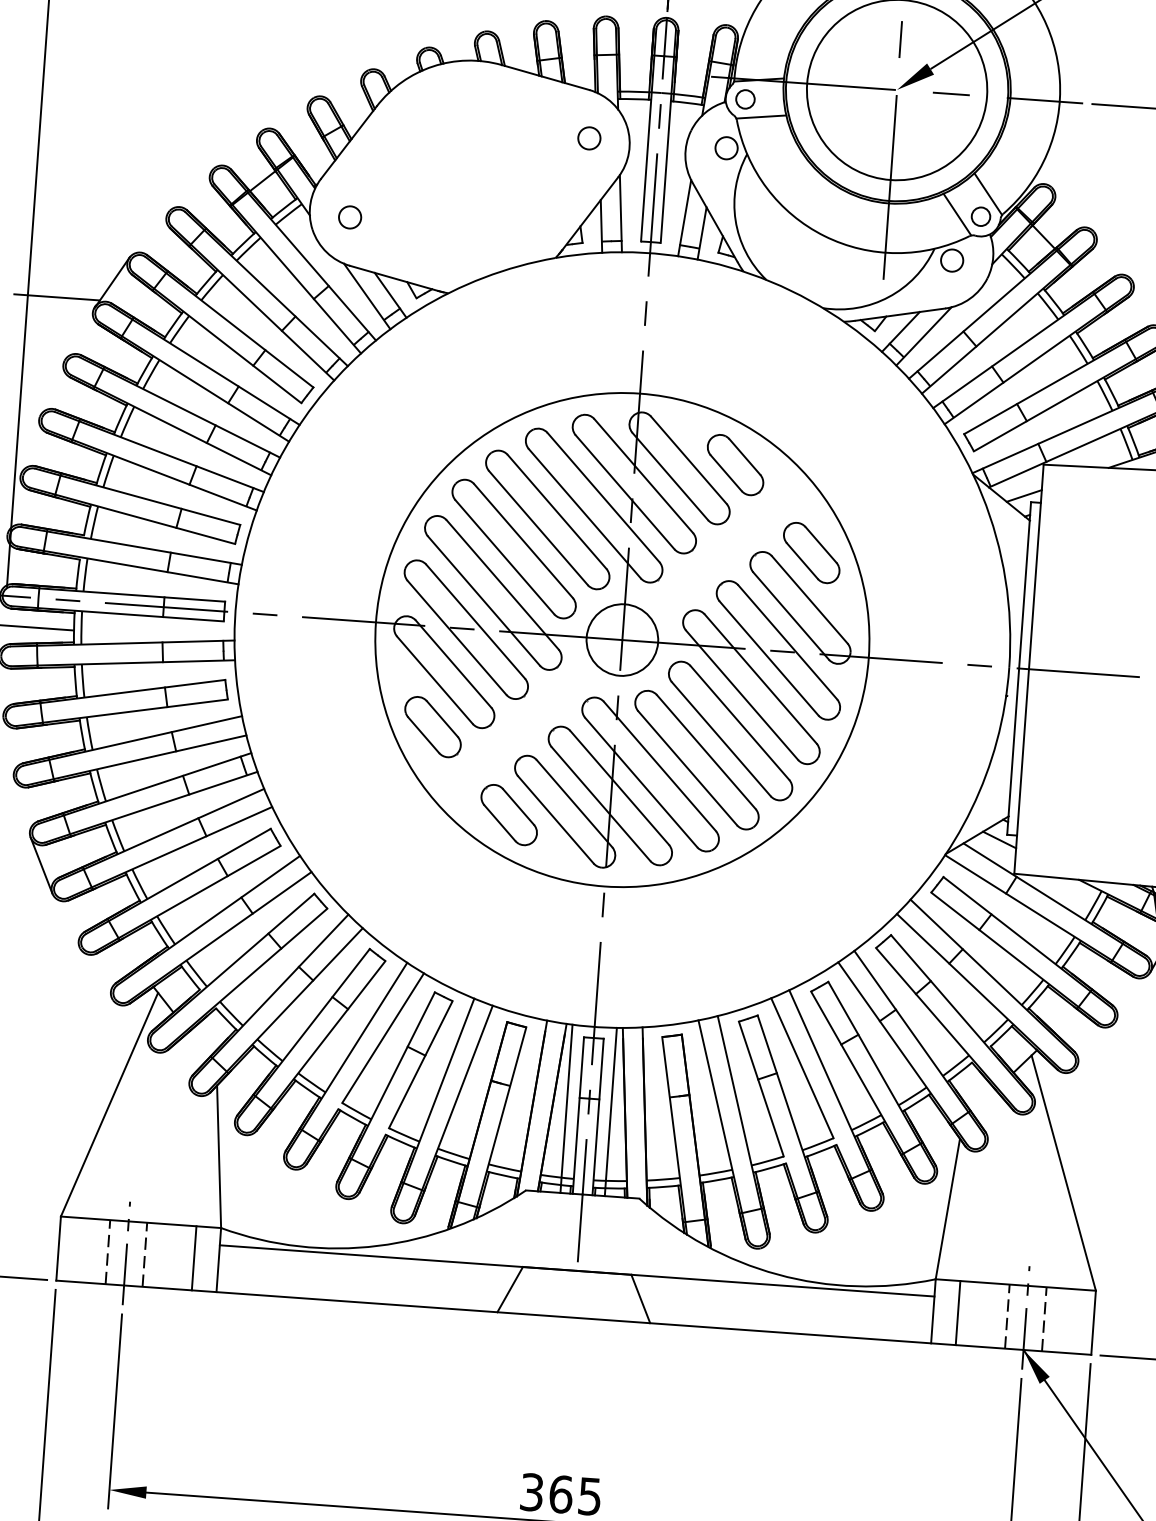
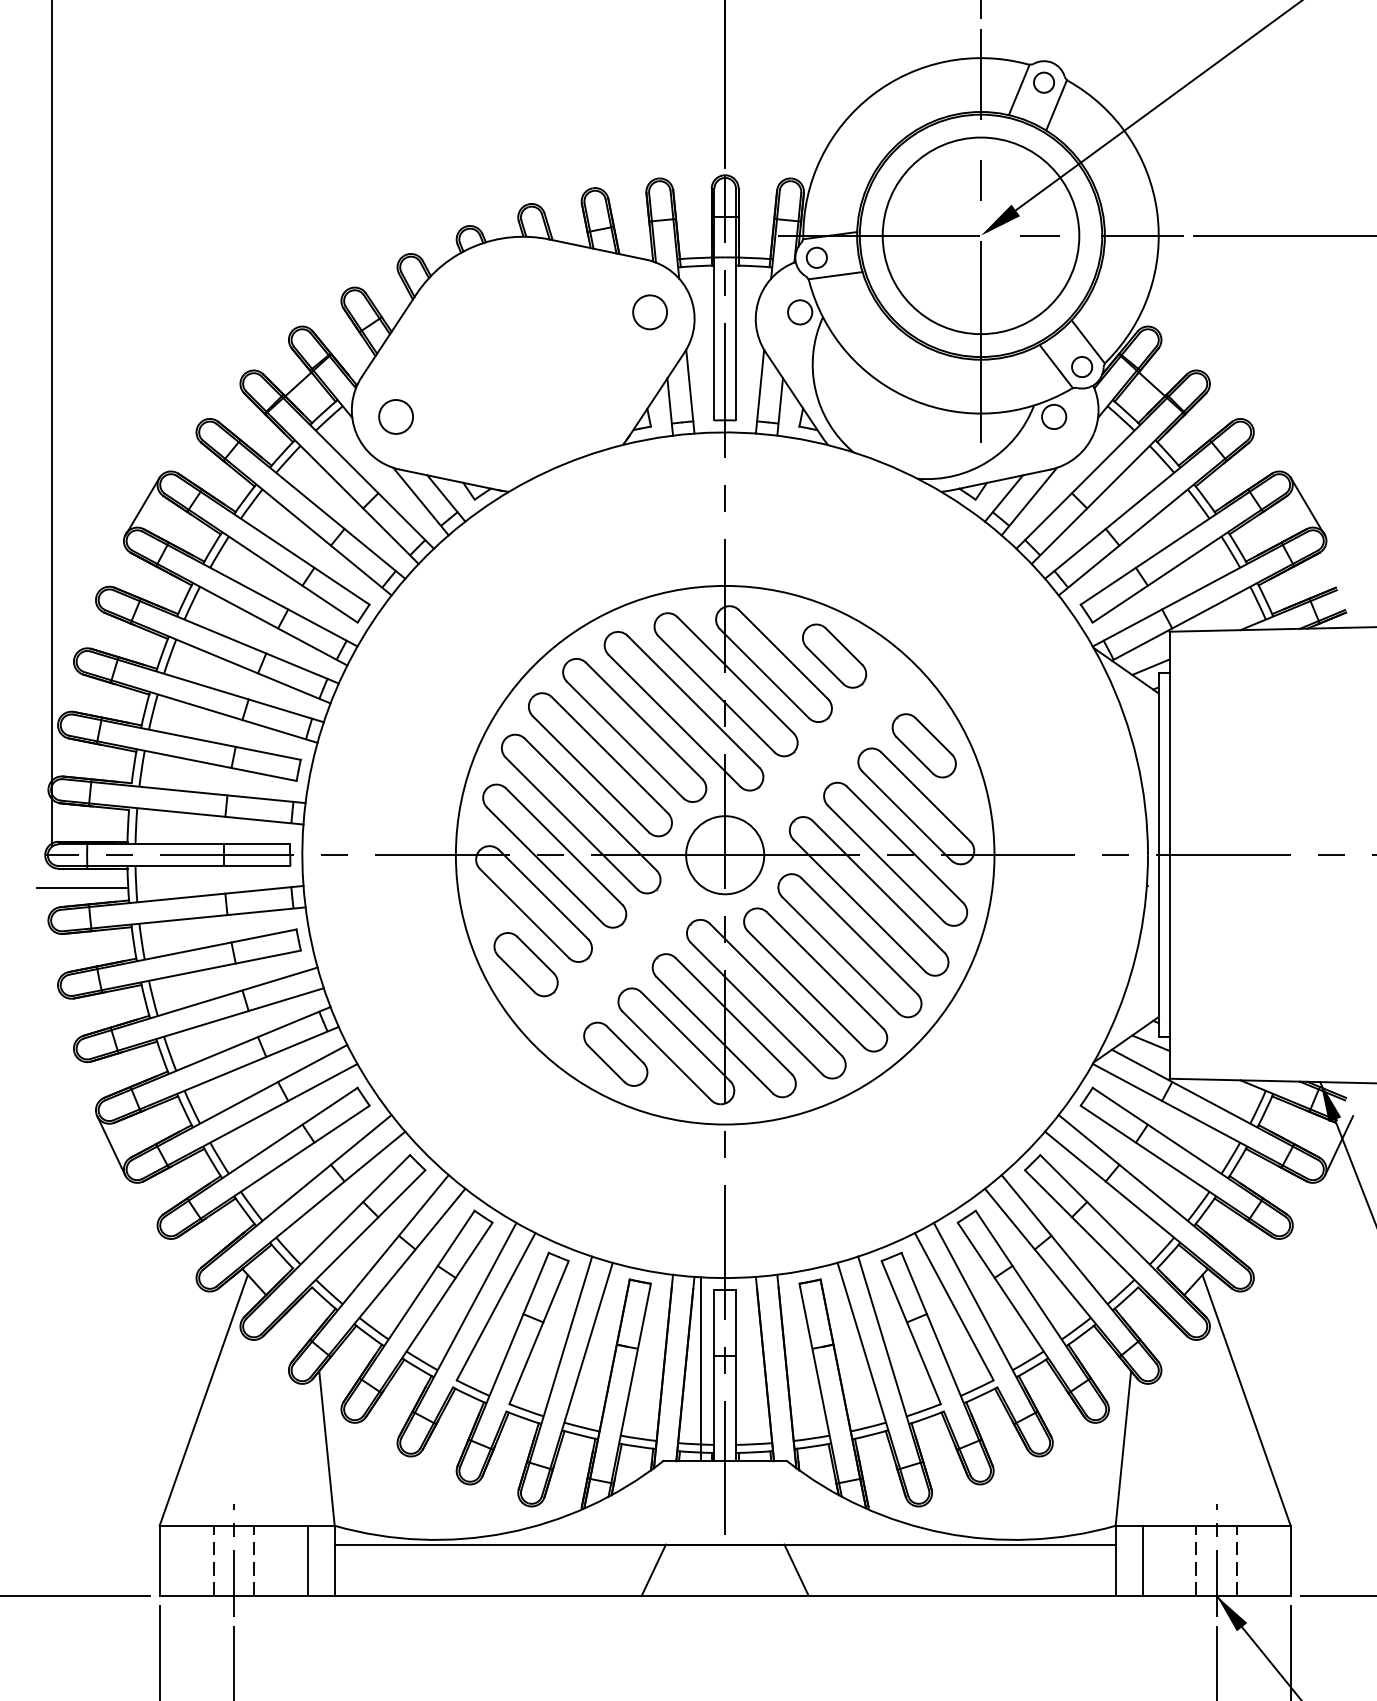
circle: (589, 138) -> (650, 312), size x1.4
circle: (350, 217) -> (396, 416), size x1.4
line: (56, 297) -> (83, 526), removed
line: (610, 1112) -> (749, 1369), removed

